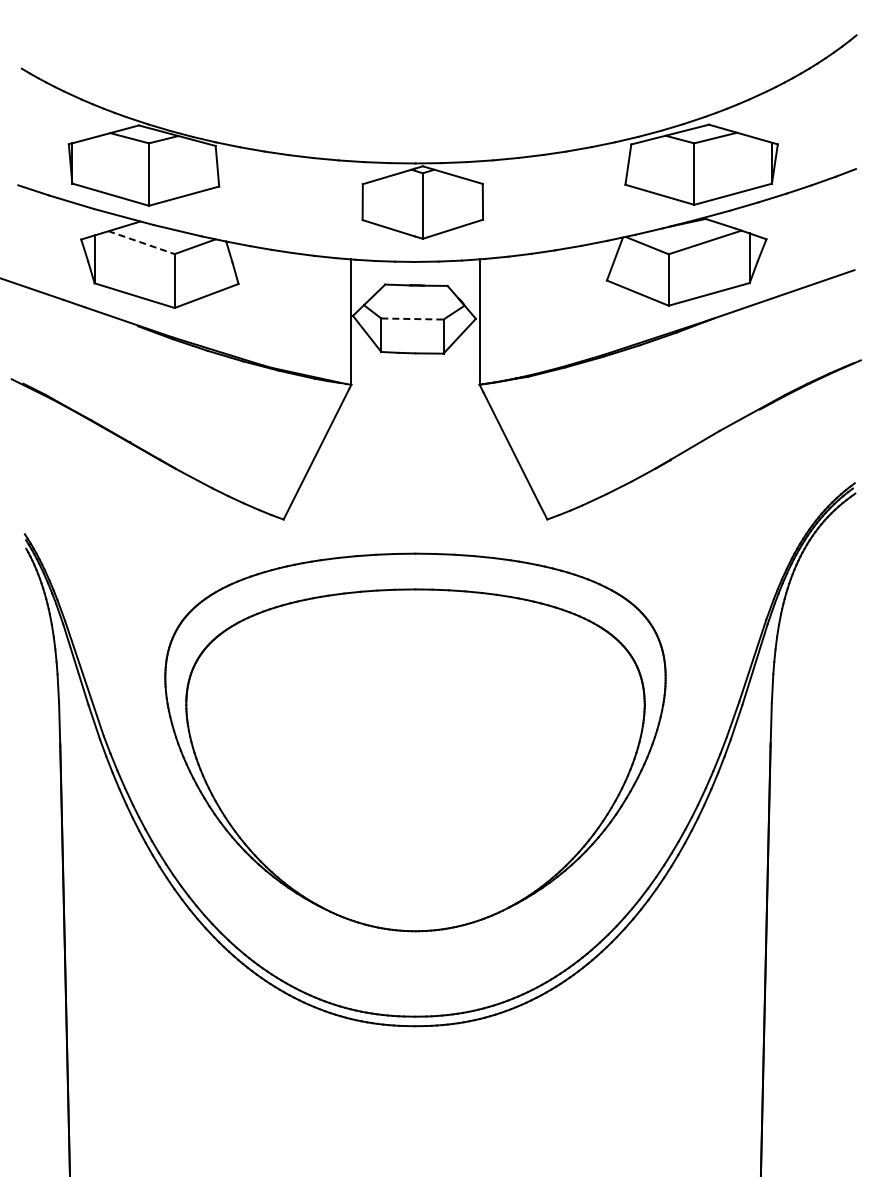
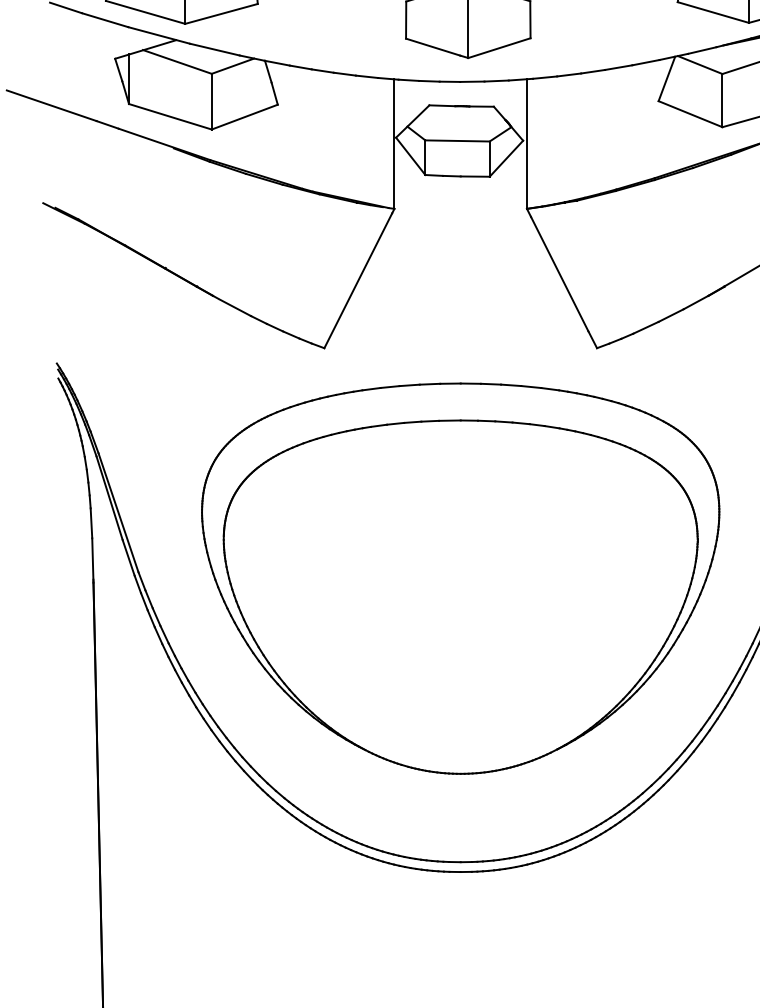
line: (141, 242) -> (177, 61), dashed -> solid
line: (412, 319) -> (457, 141), dashed -> solid

